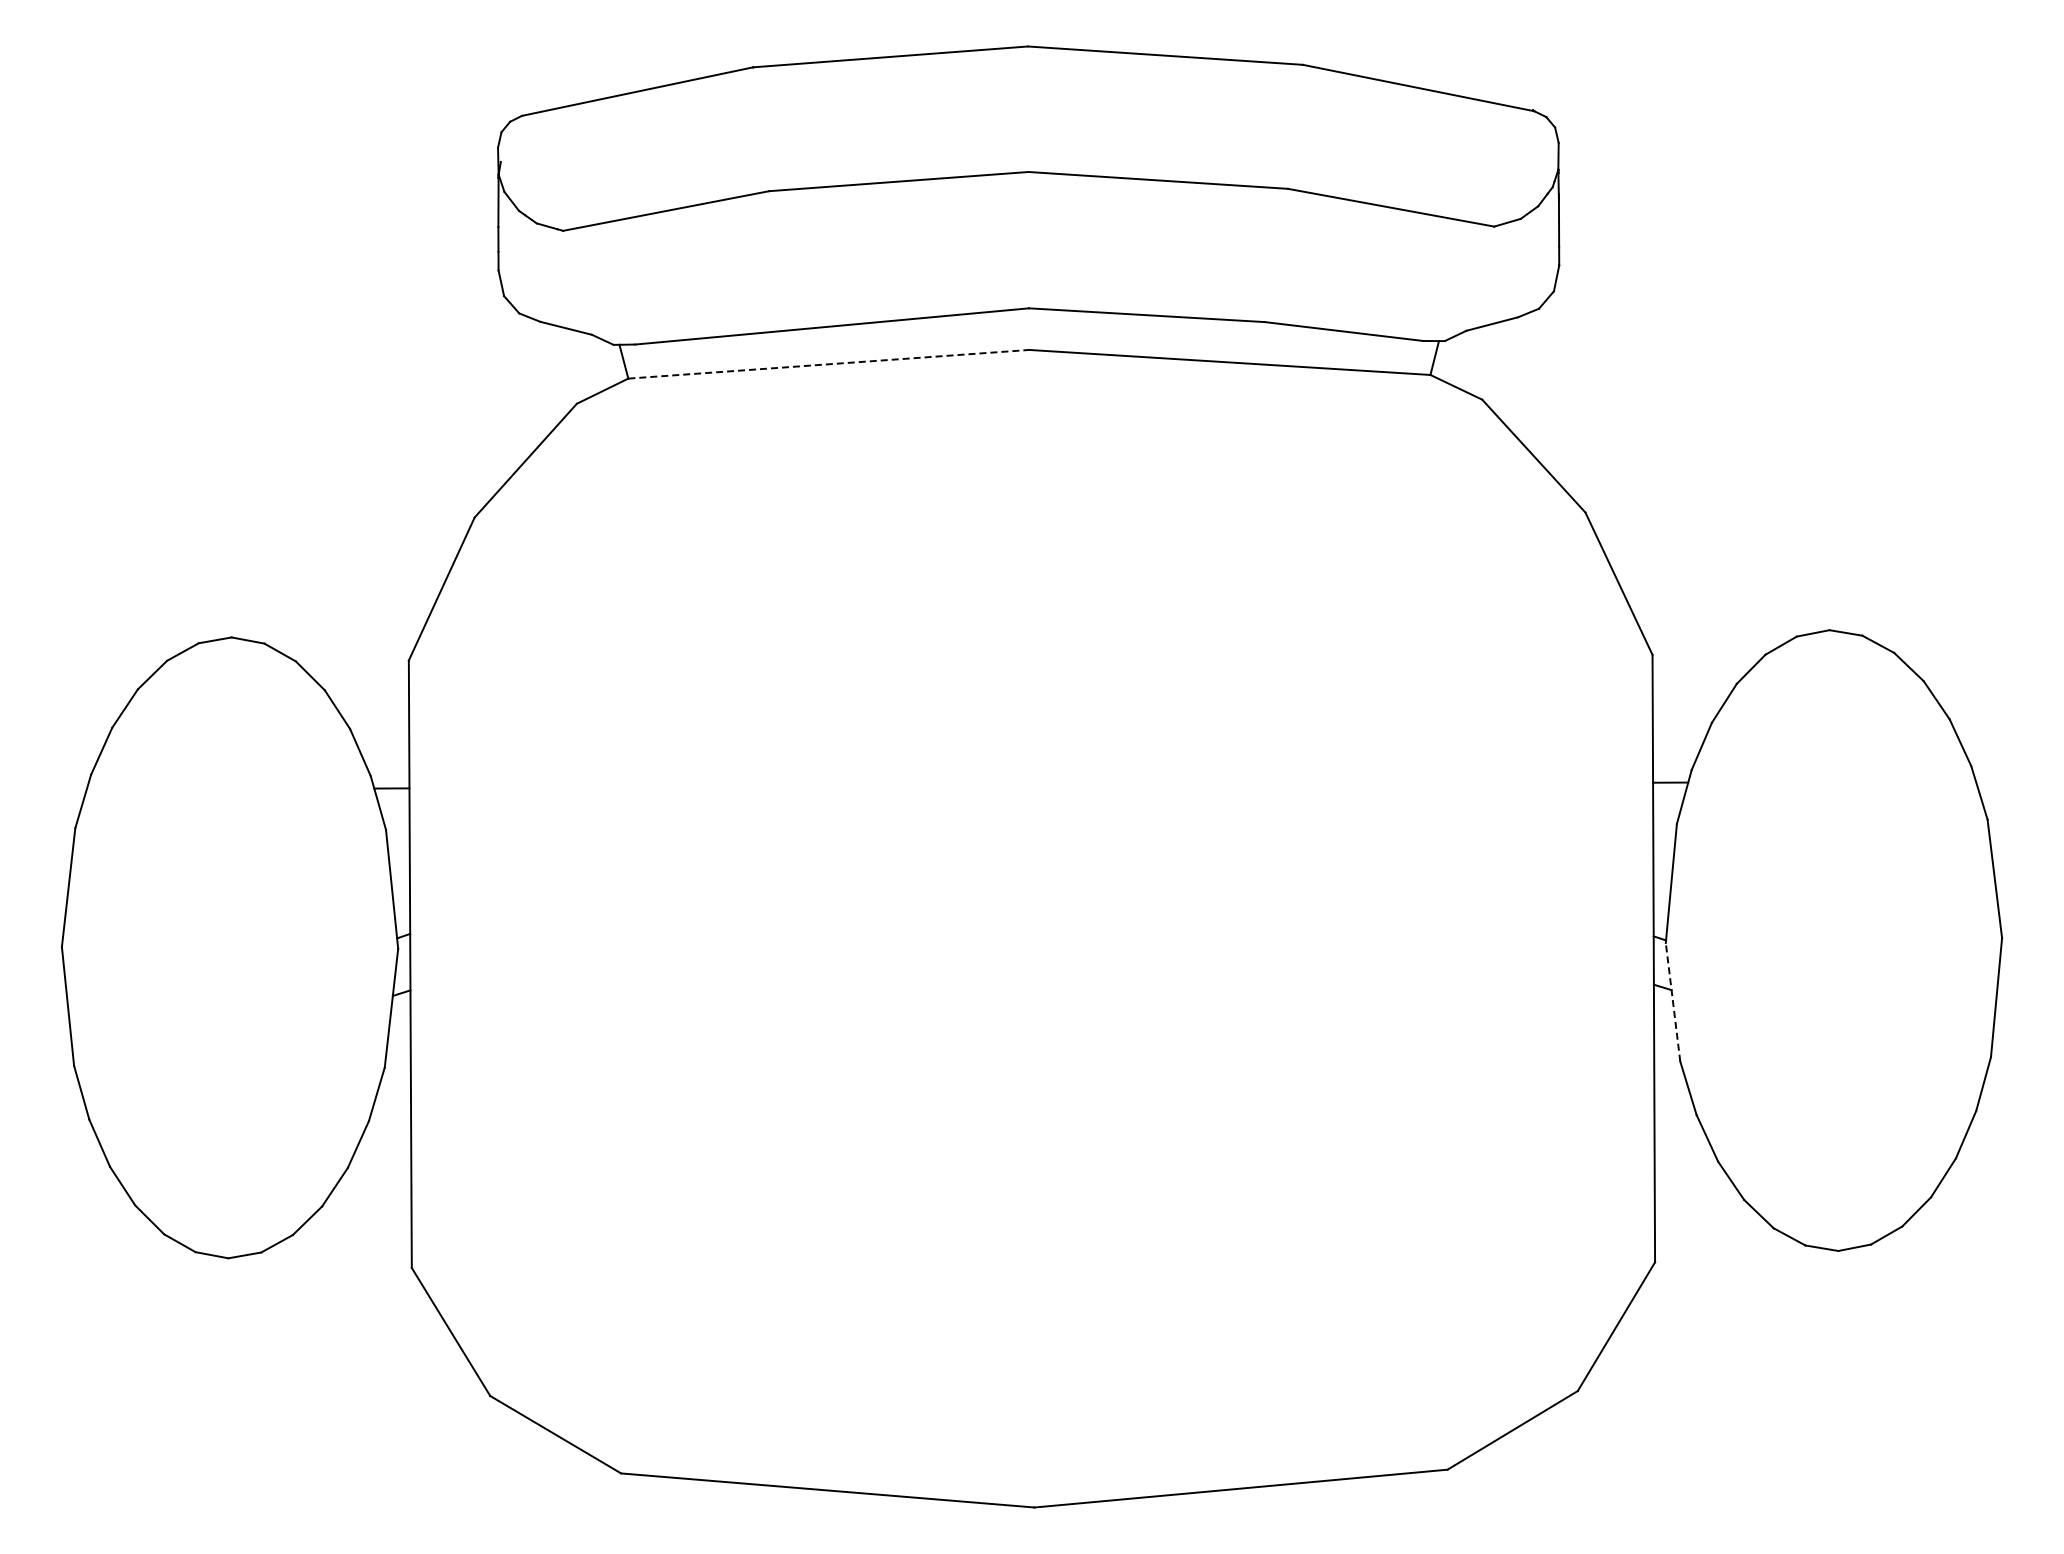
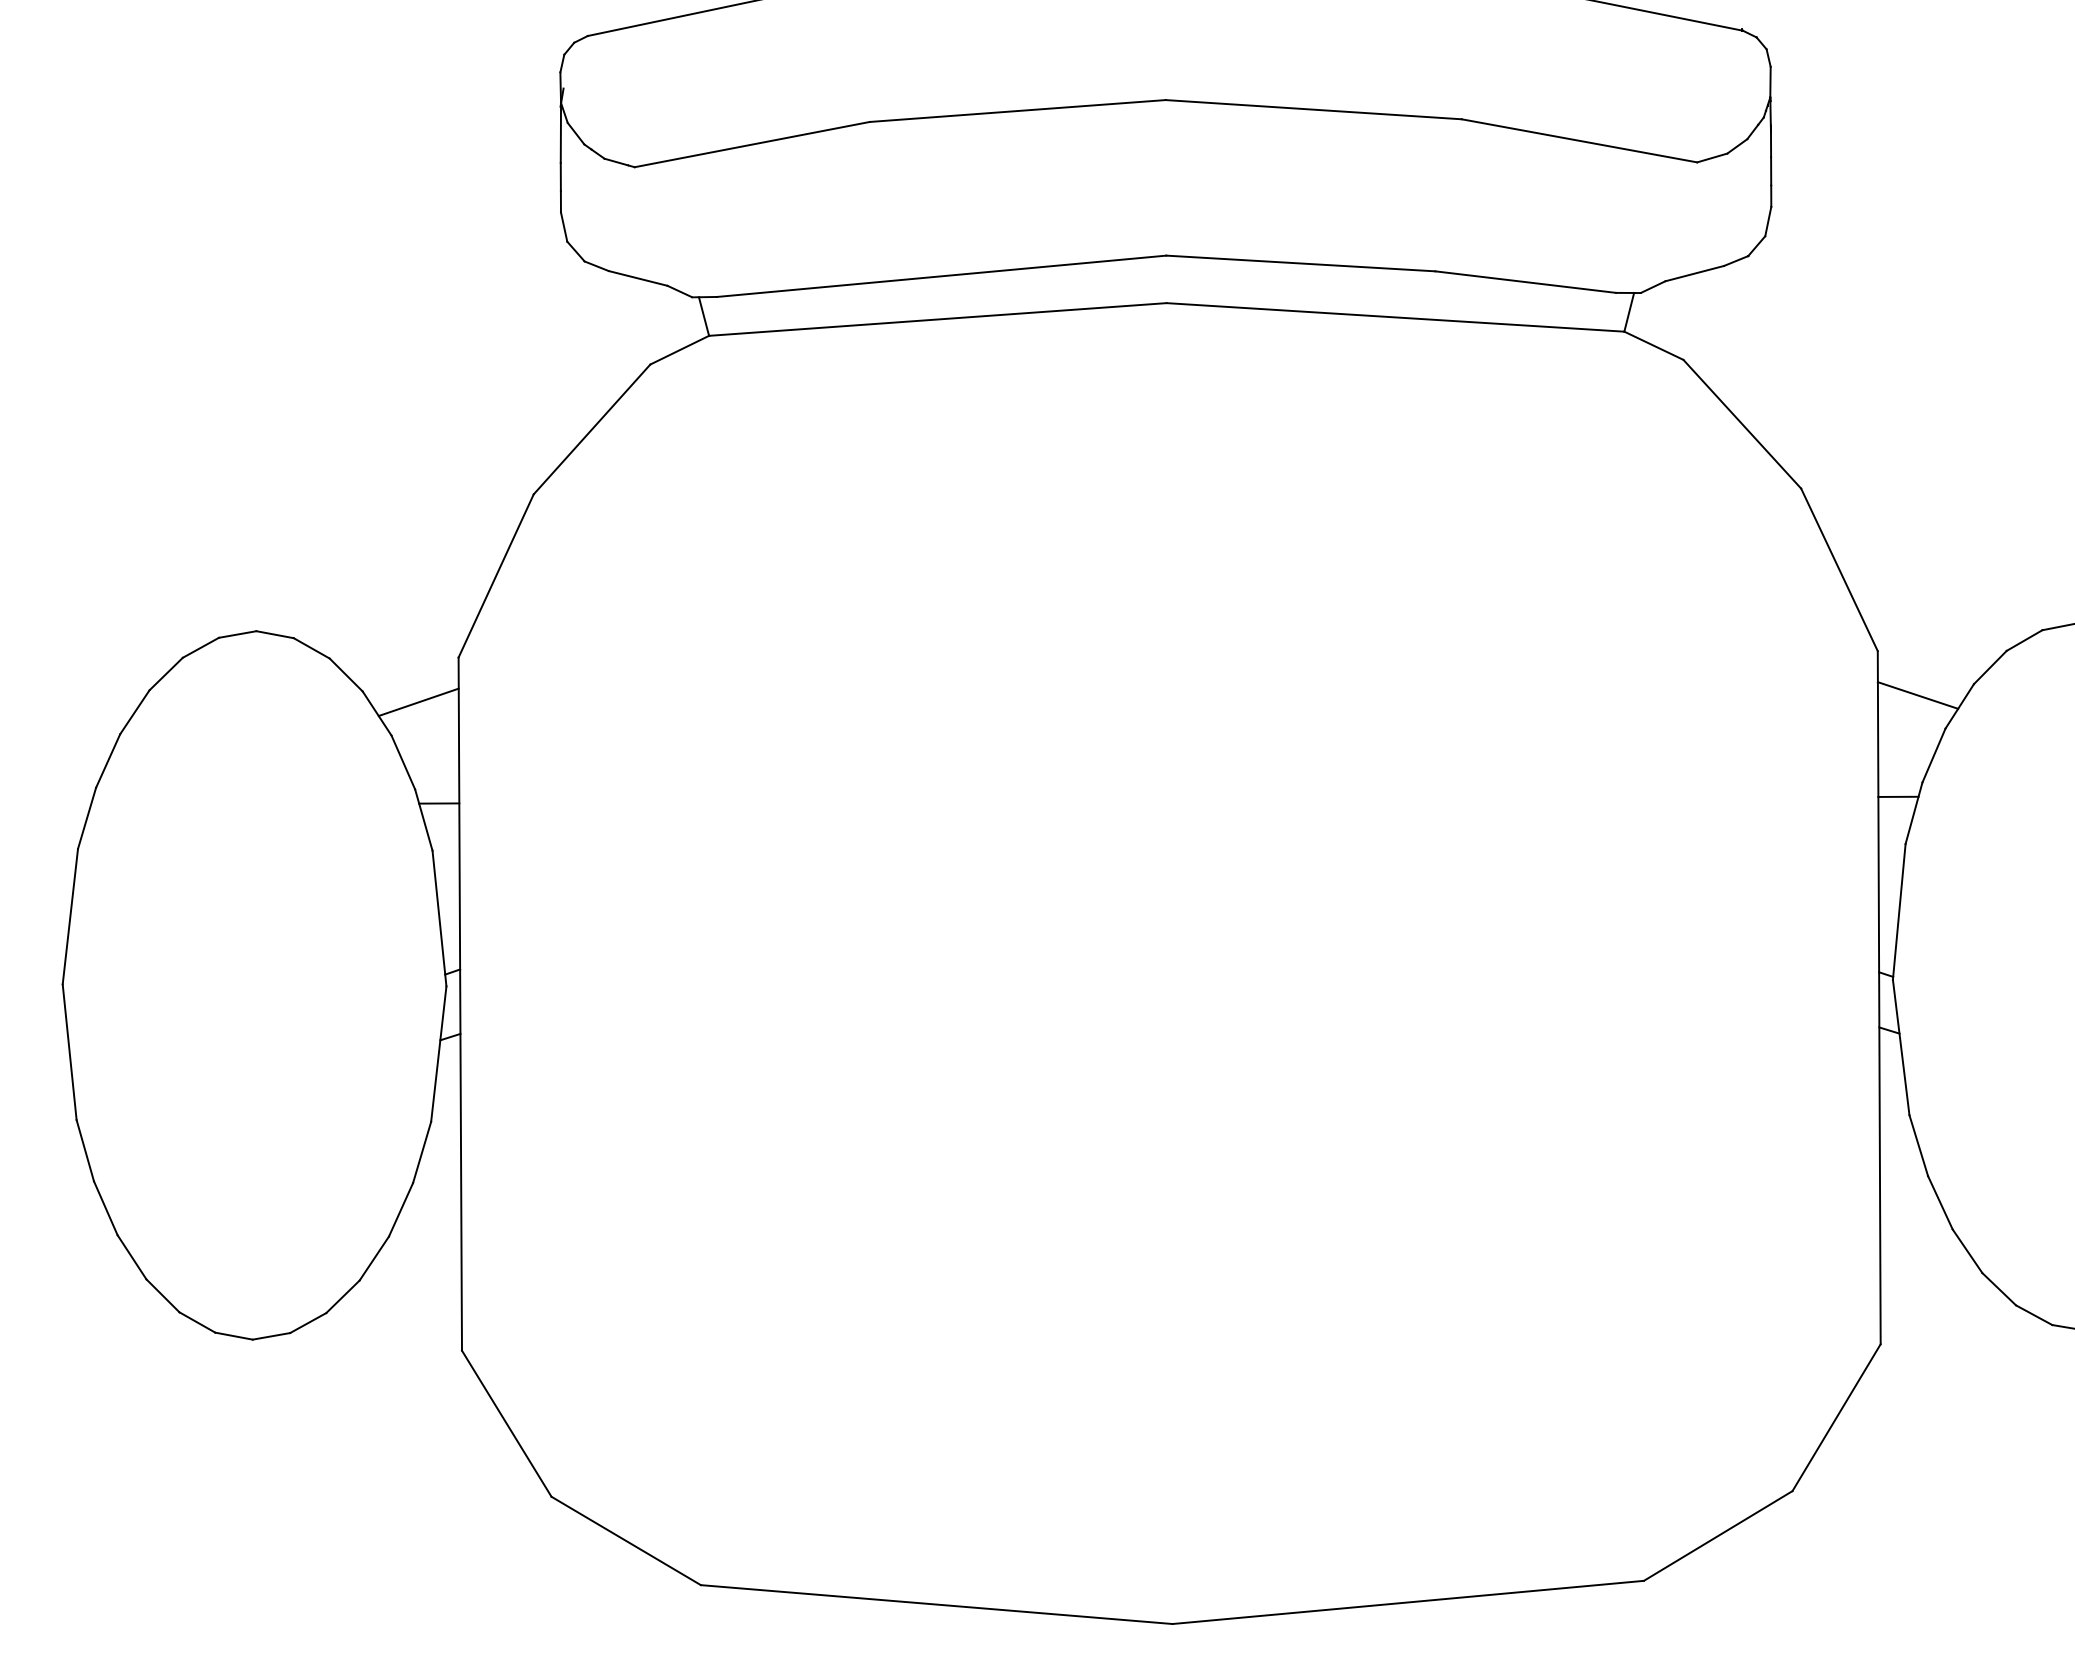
line: (828, 364) -> (937, 319), dashed -> solid
line: (1687, 693) -> (1917, 695), added
line: (373, 699) -> (418, 701), added
line: (1673, 1002) -> (1901, 1047), dashed -> solid

